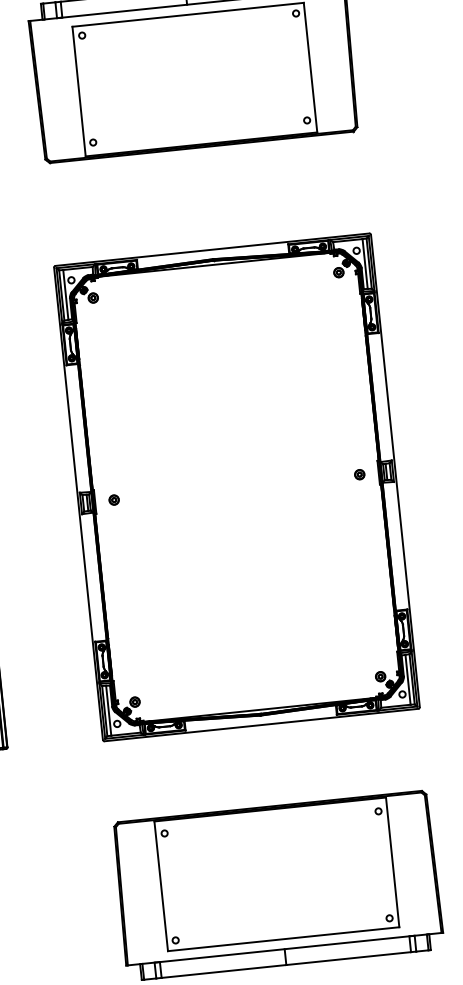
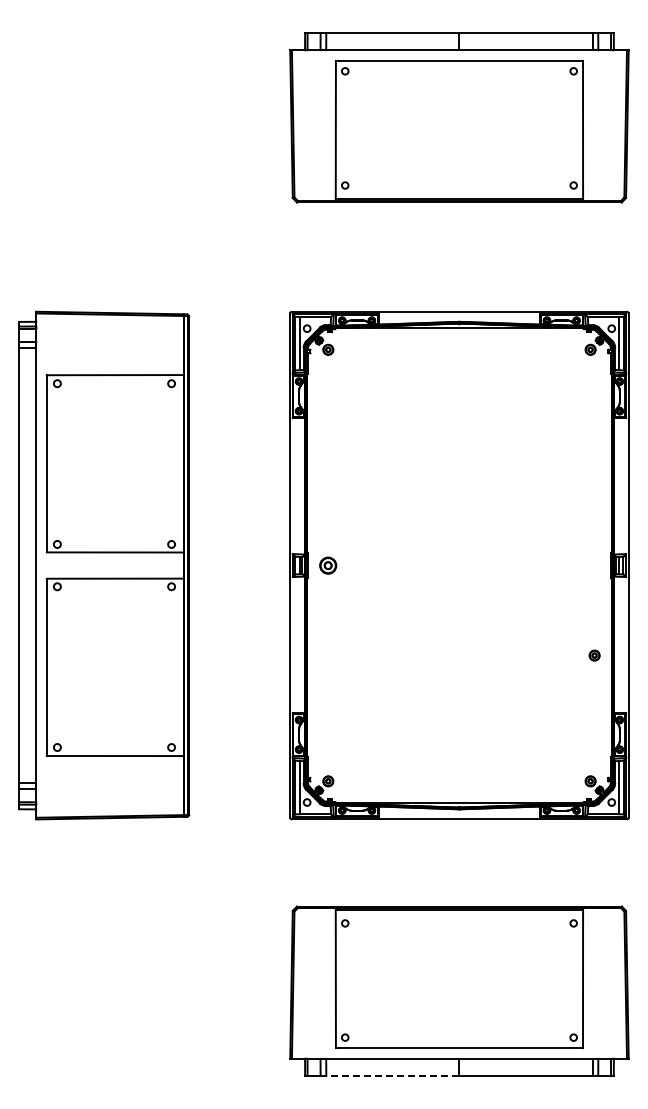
part: (359, 474) -> (594, 655), moved
part: (114, 499) -> (328, 565), size x1.6
line: (223, 971) -> (392, 1075), solid -> dashed

